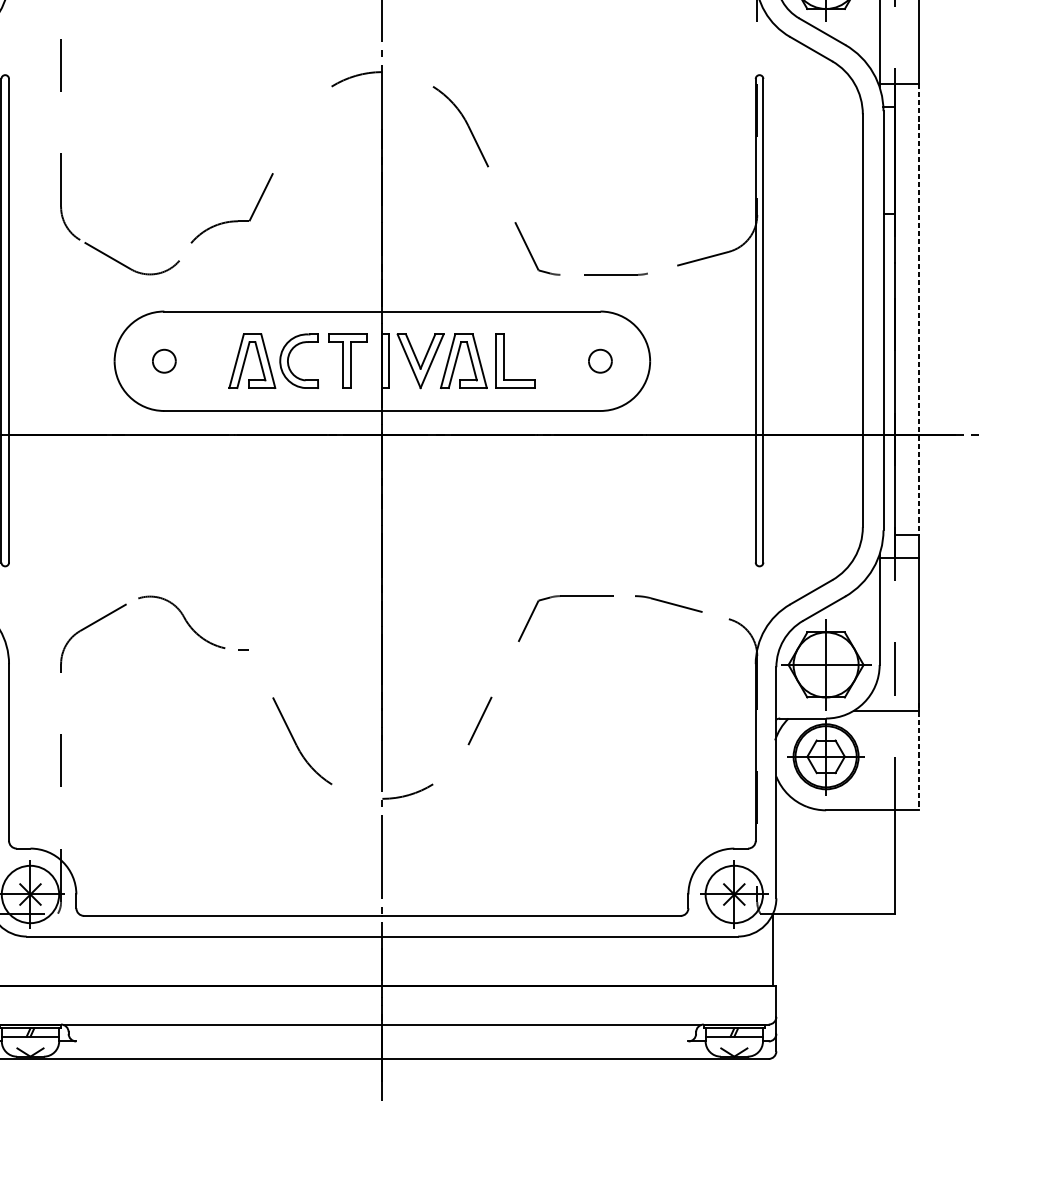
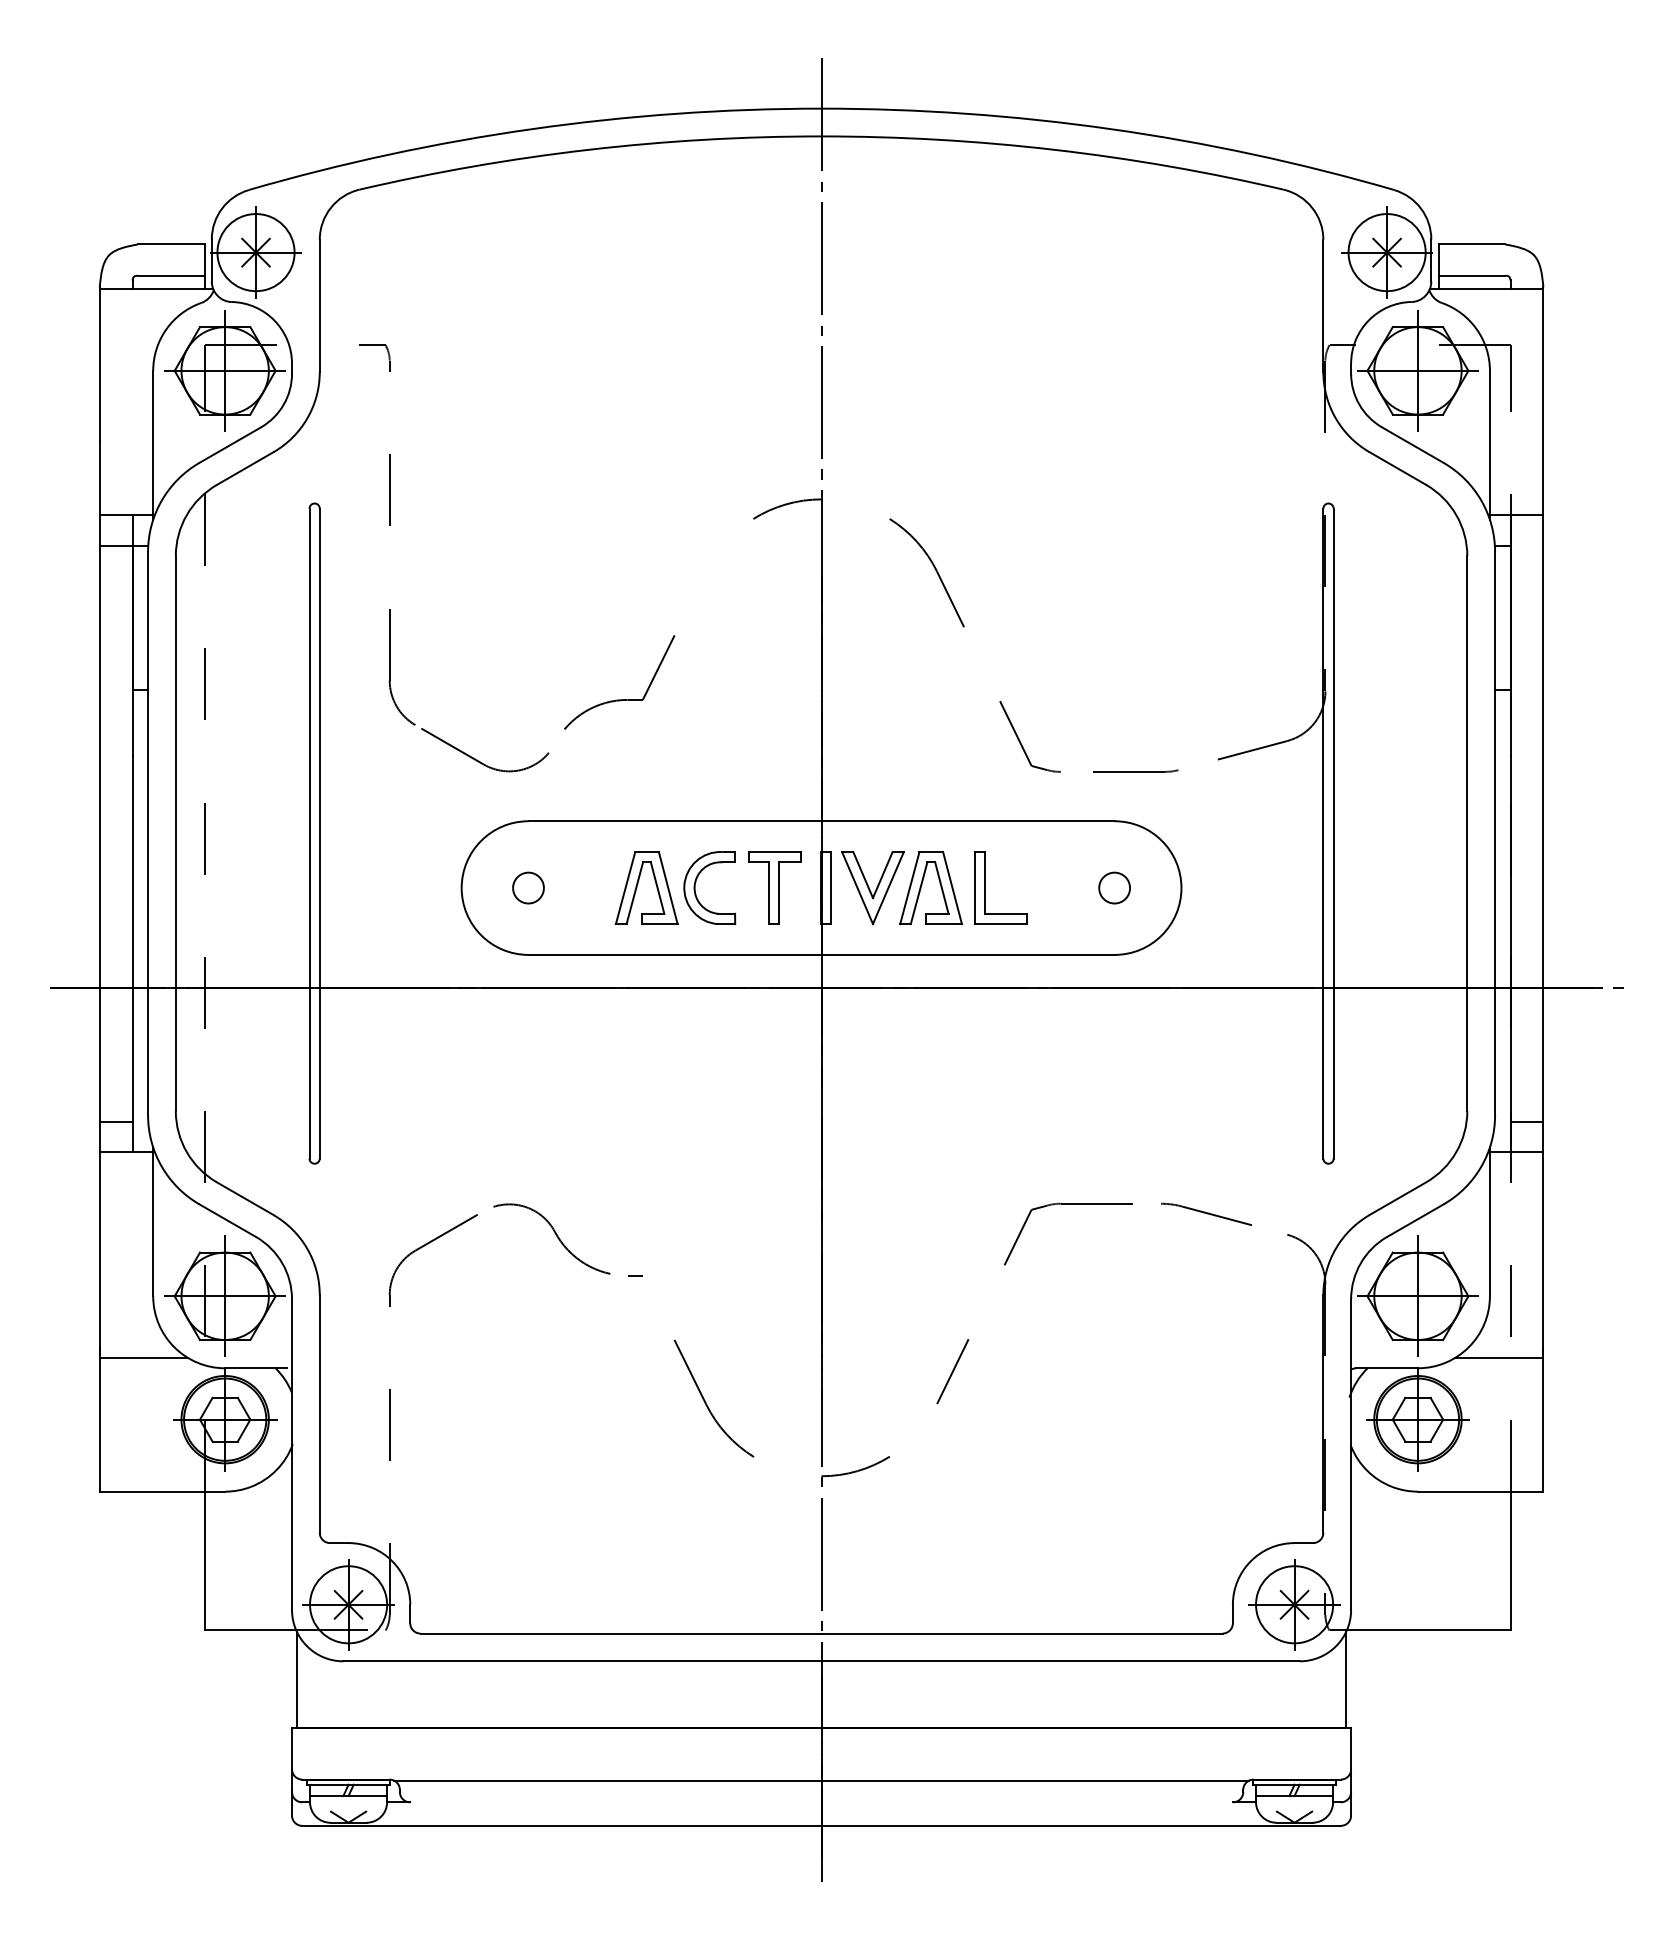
line: (919, 309) -> (1543, 818), dashed -> solid
line: (919, 756) -> (1543, 1419), dashed -> solid

